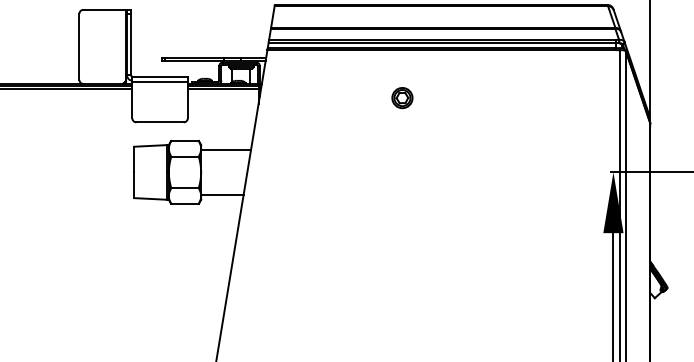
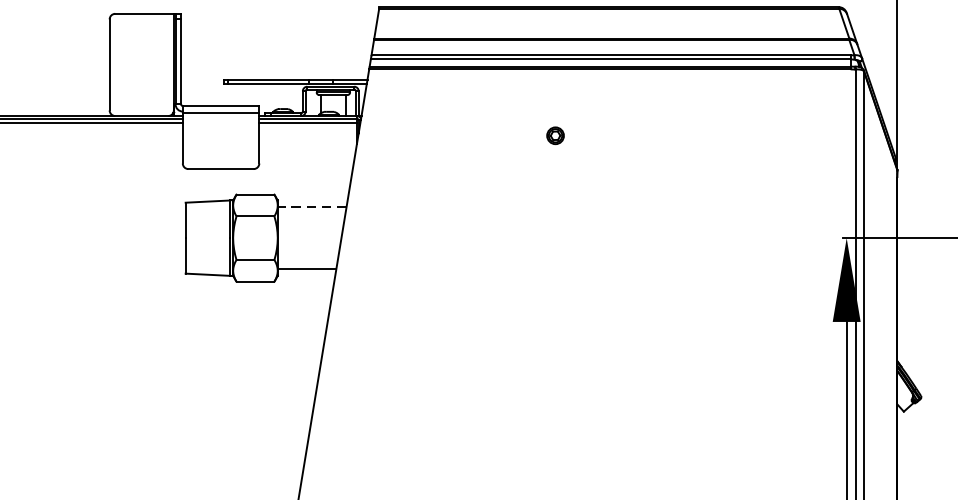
part: (402, 98) -> (555, 136), size x0.6
line: (226, 150) -> (312, 207), solid -> dashed

